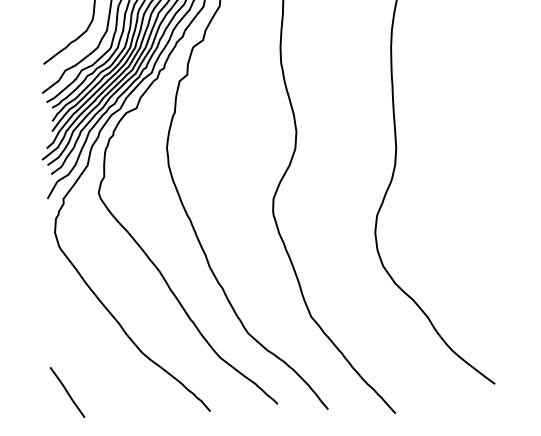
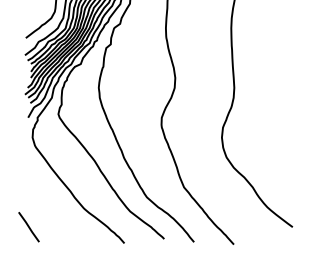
line: (66, 393) -> (28, 227), moved

